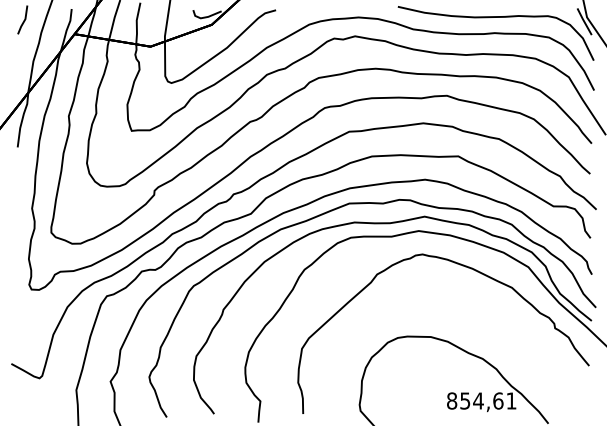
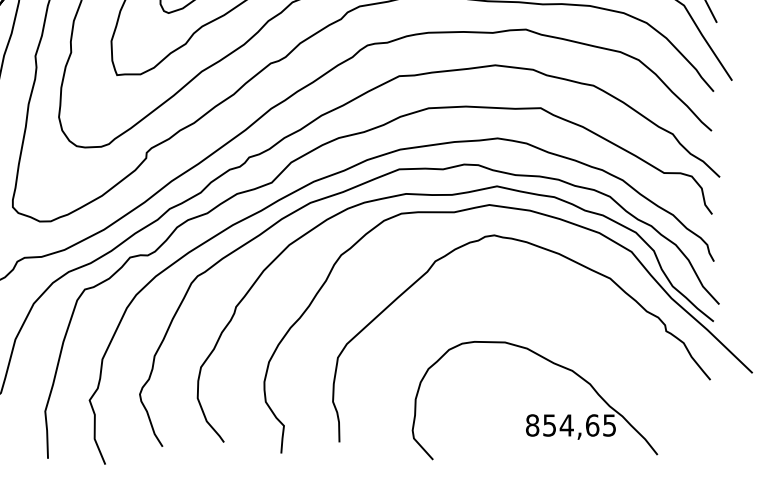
text: (511, 400) -> (609, 424), 854,61 -> 854,65

